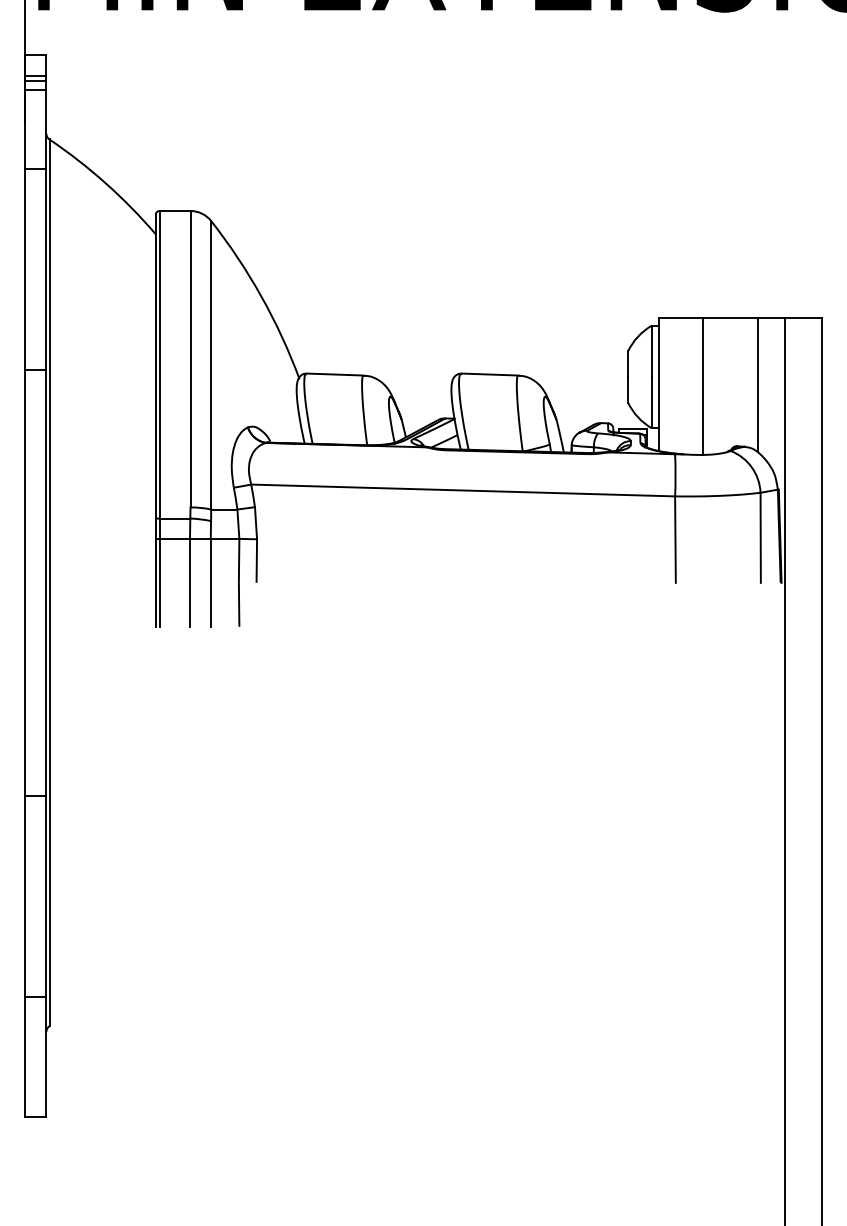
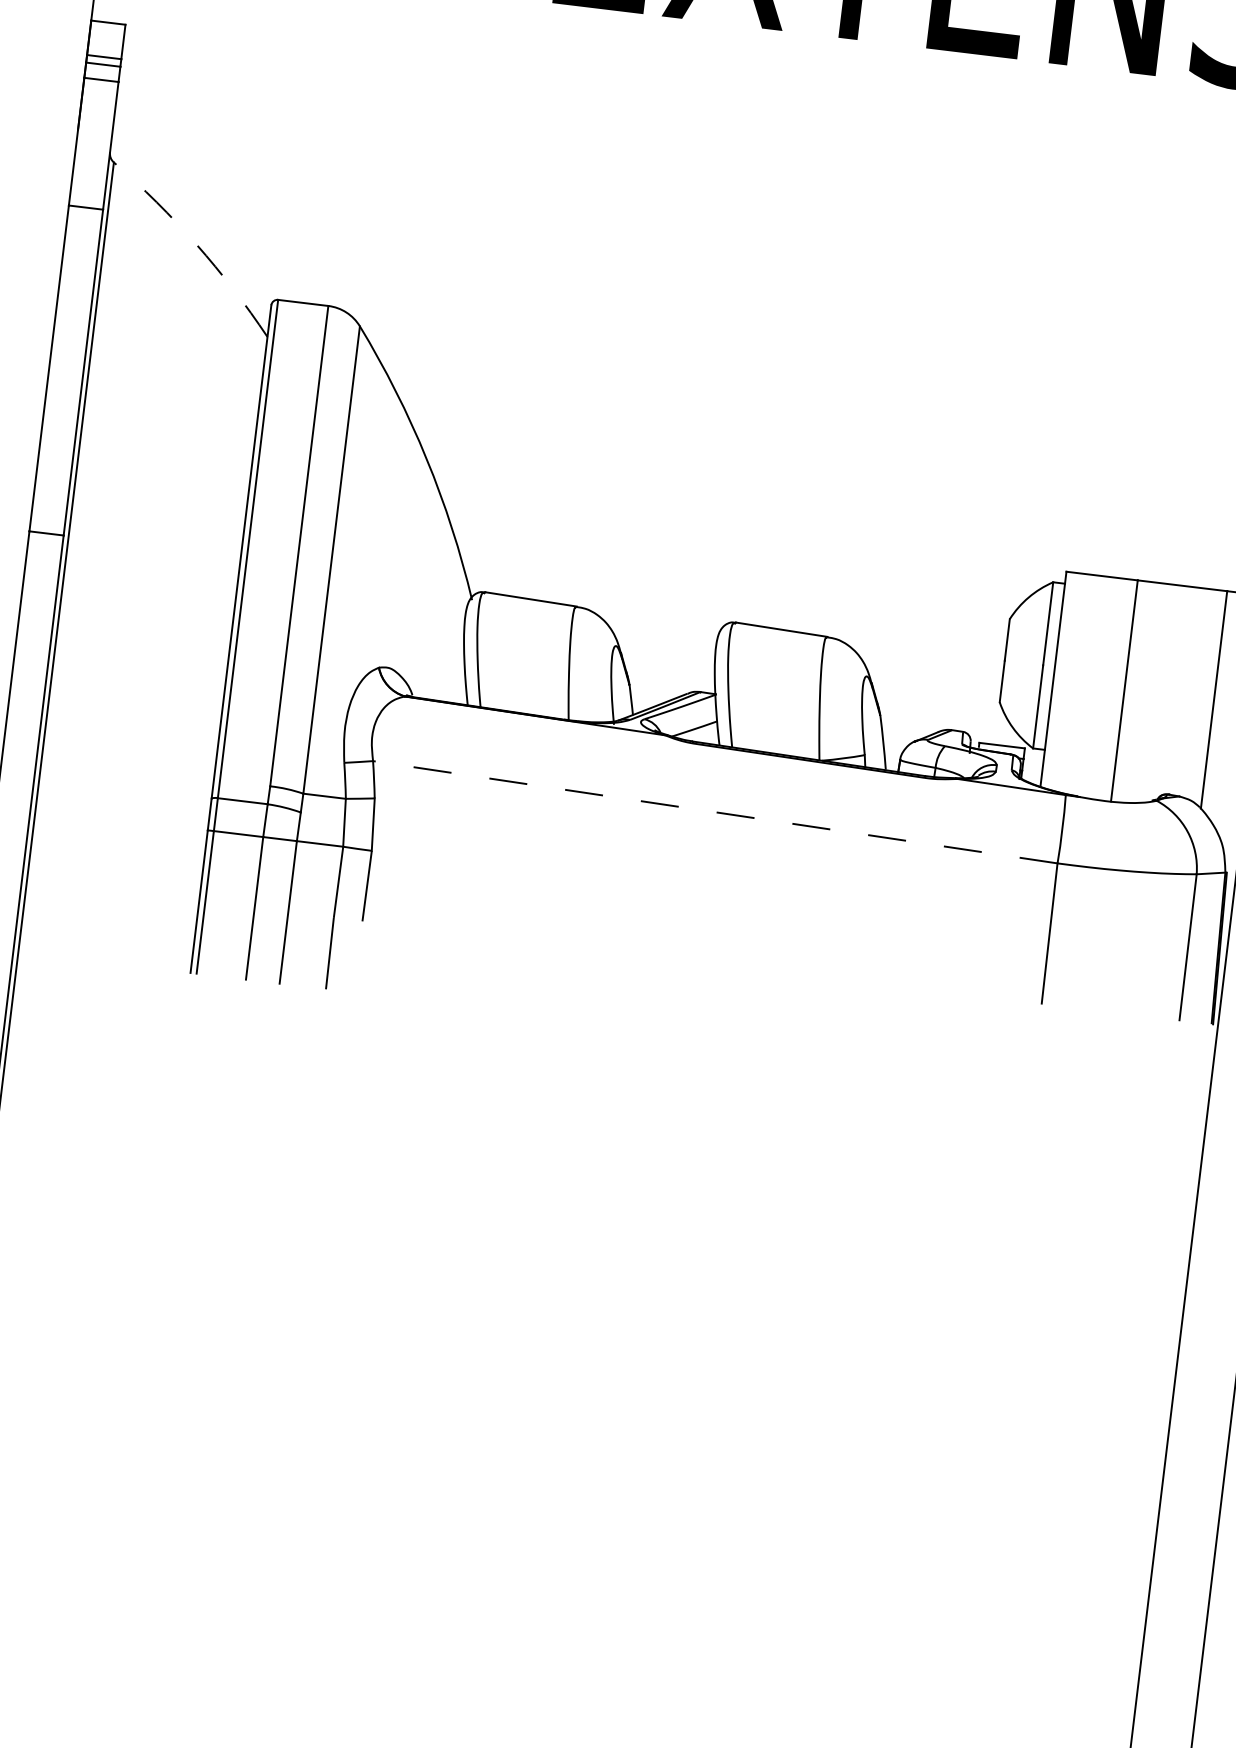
arc: (105, 183) -> (196, 244), solid -> dashed
line: (462, 490) -> (714, 812), solid -> dashed

